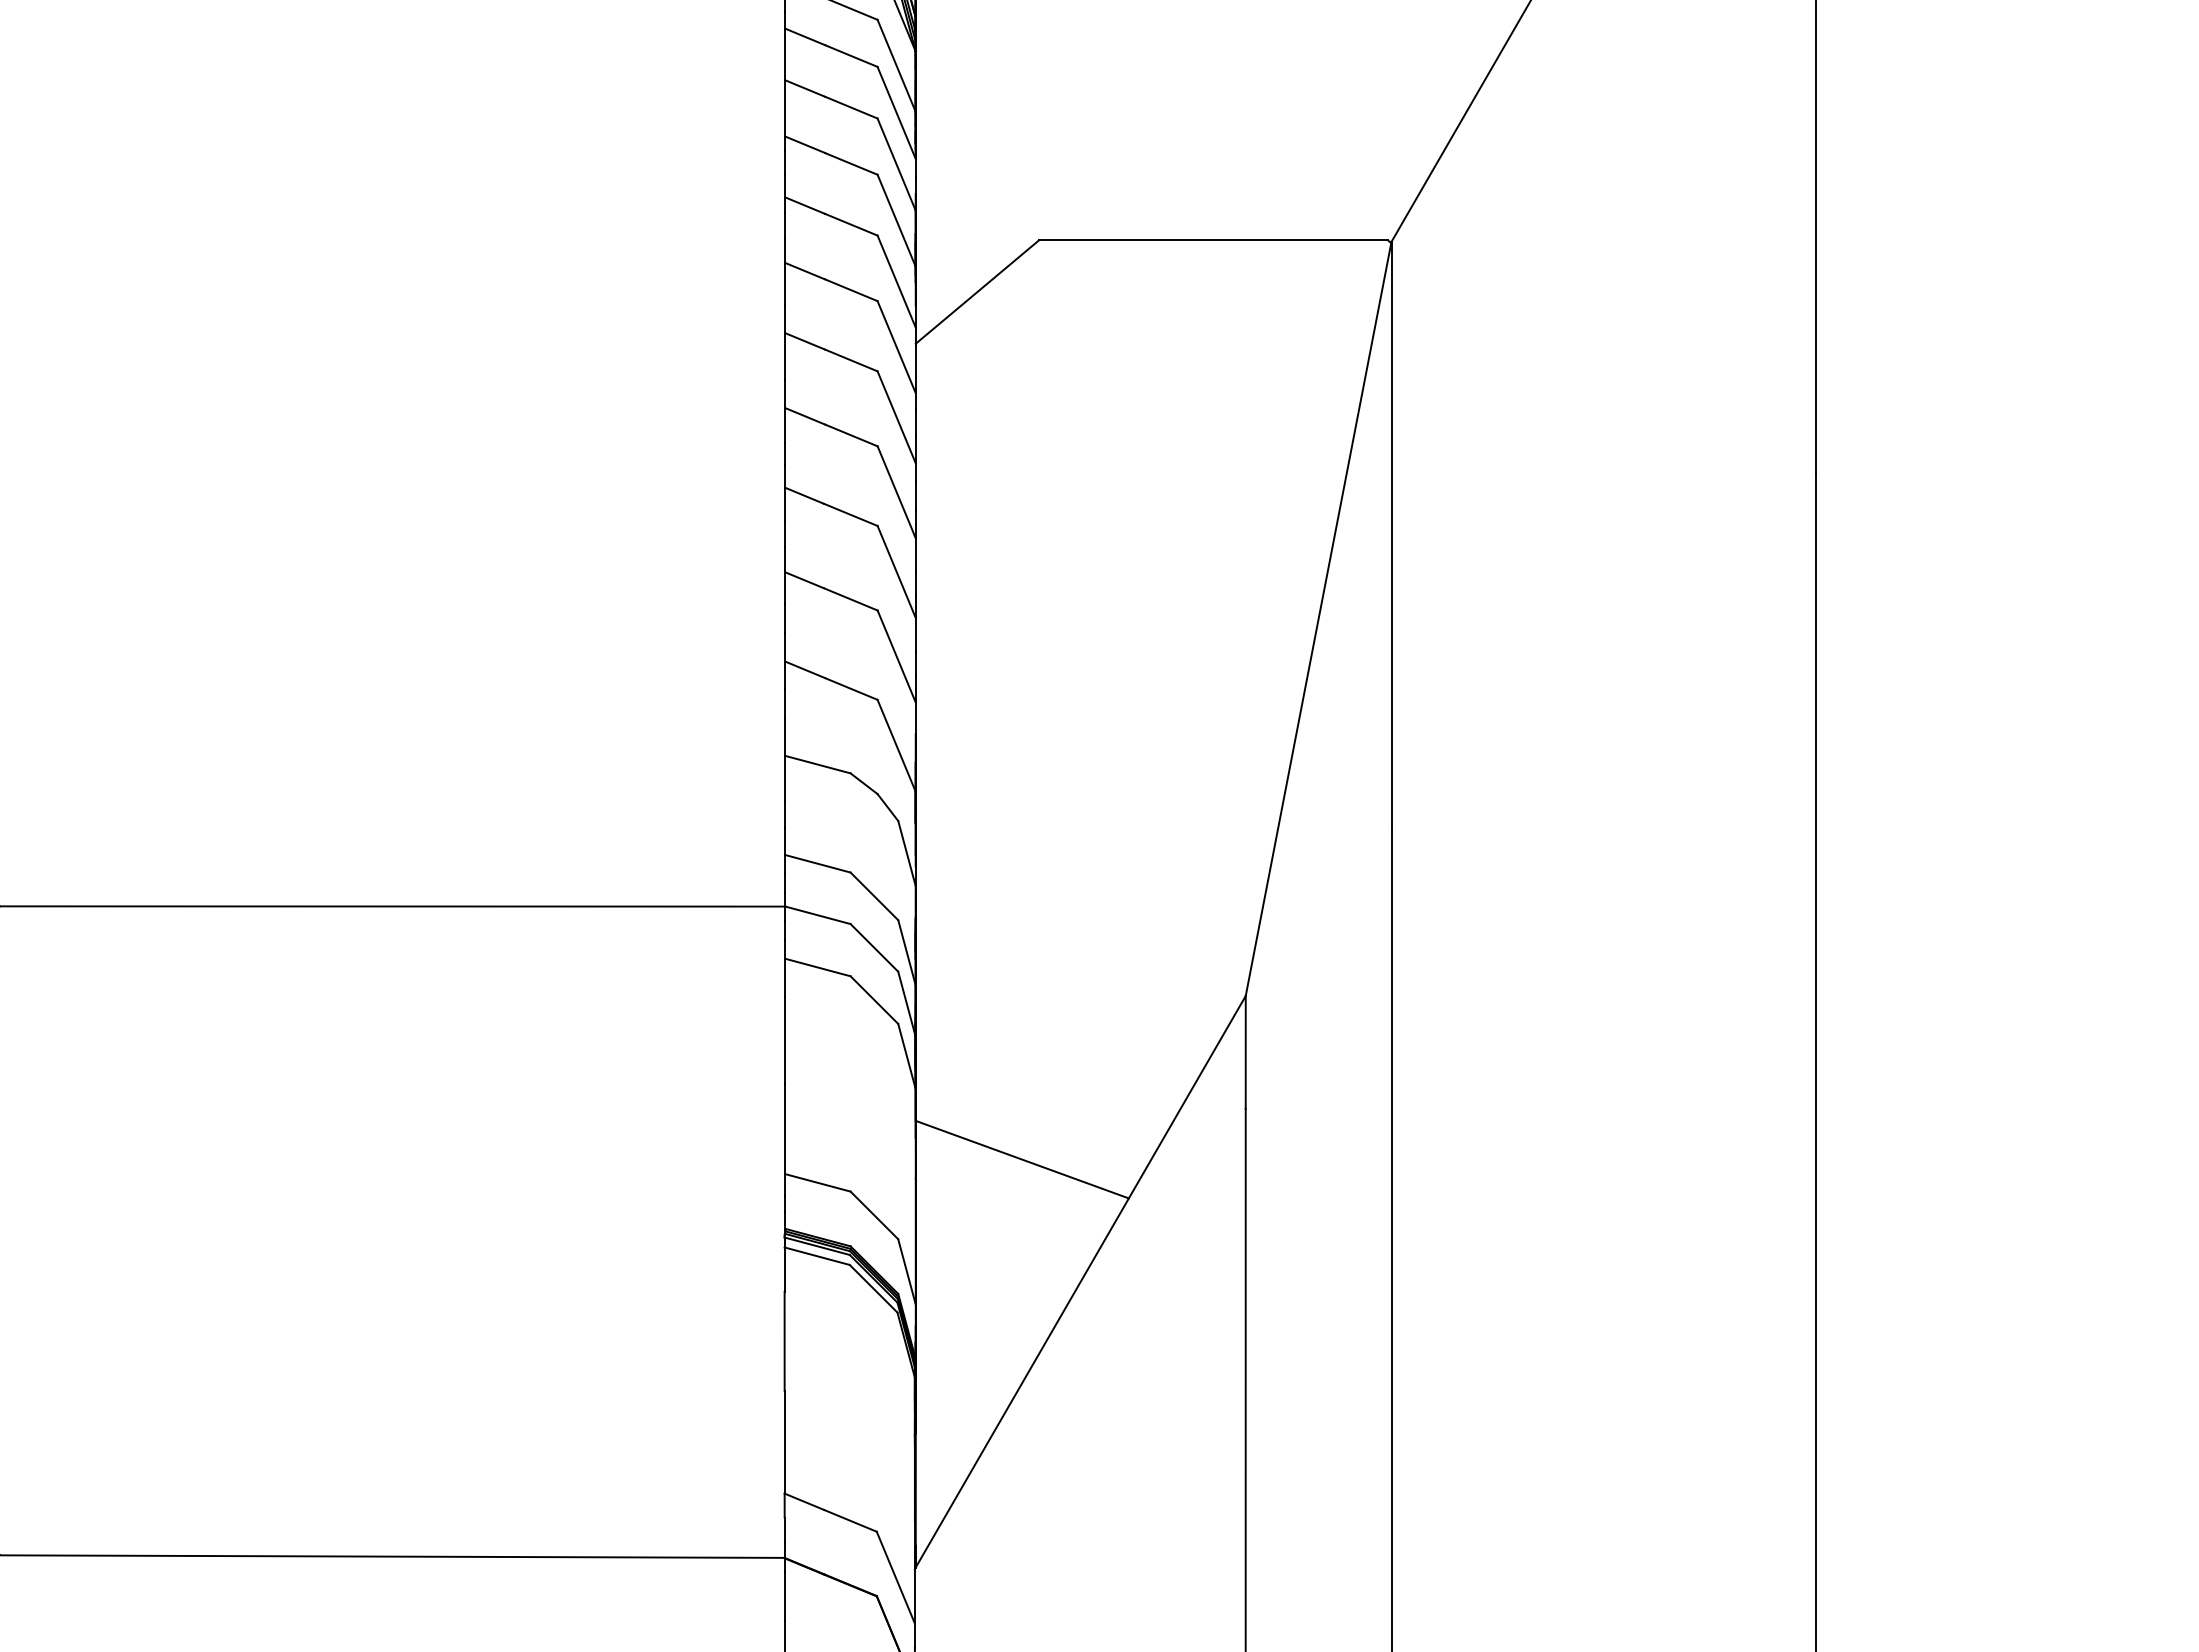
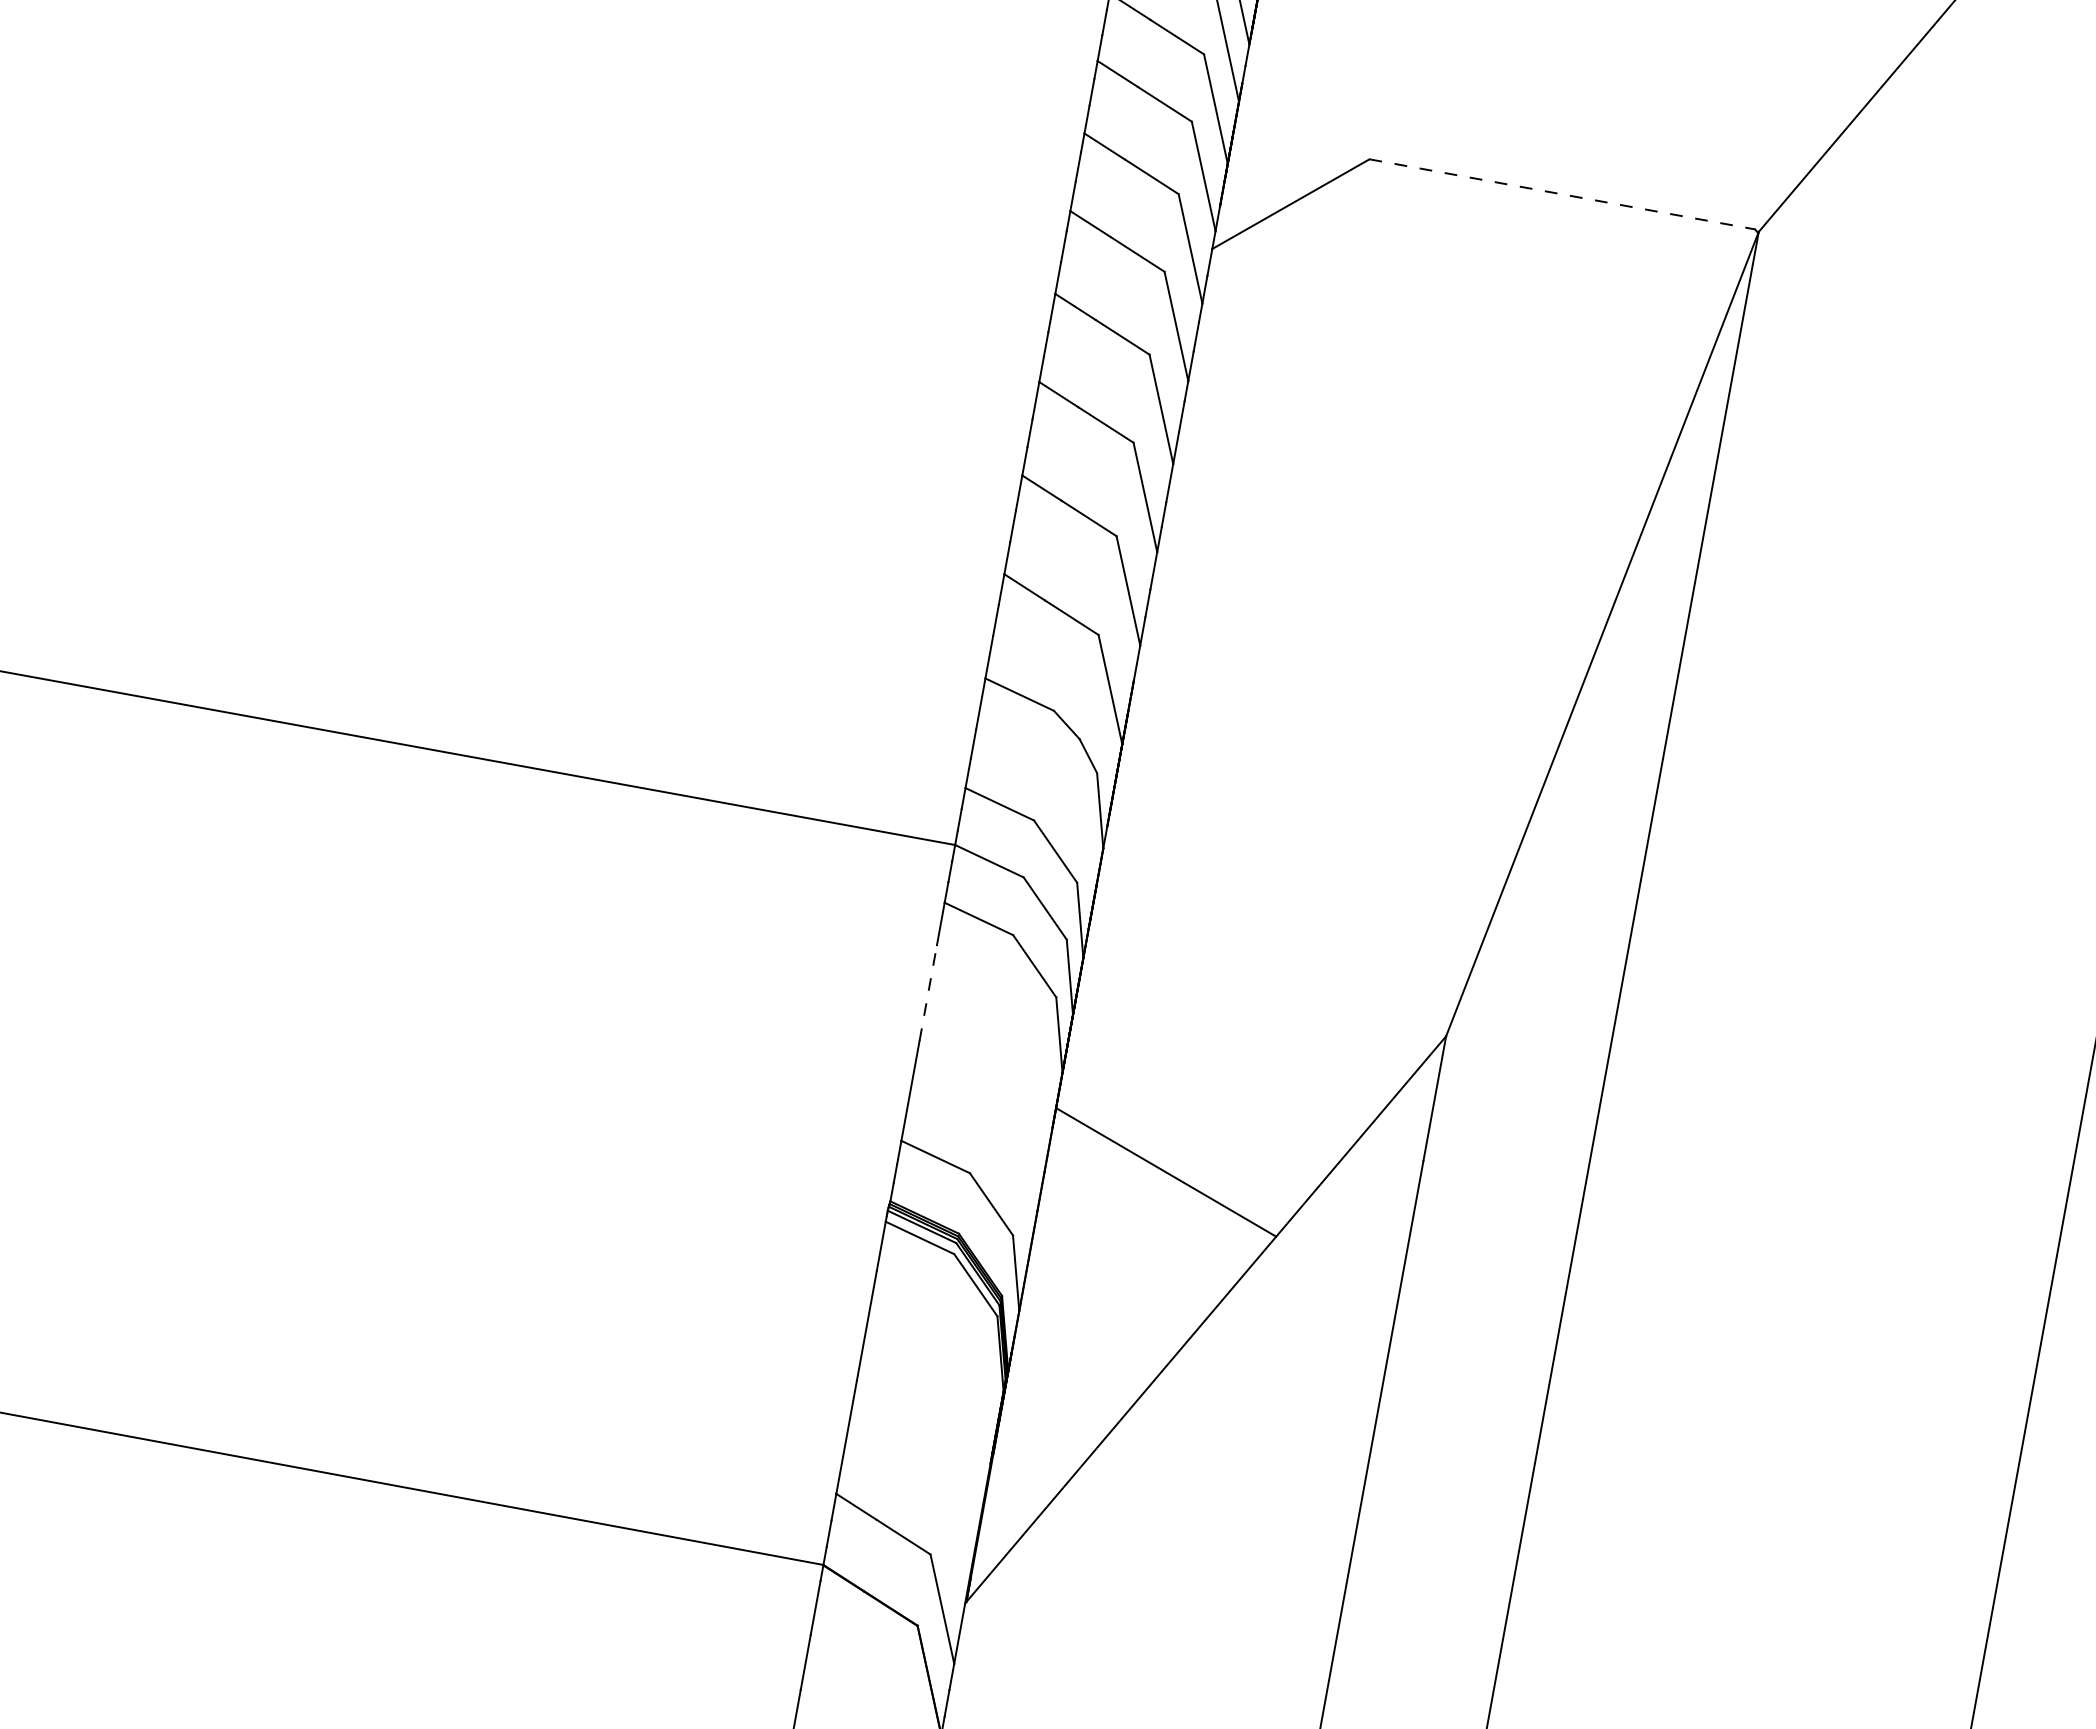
line: (1214, 240) -> (1563, 194), solid -> dashed
line: (785, 1039) -> (928, 991), solid -> dashed

